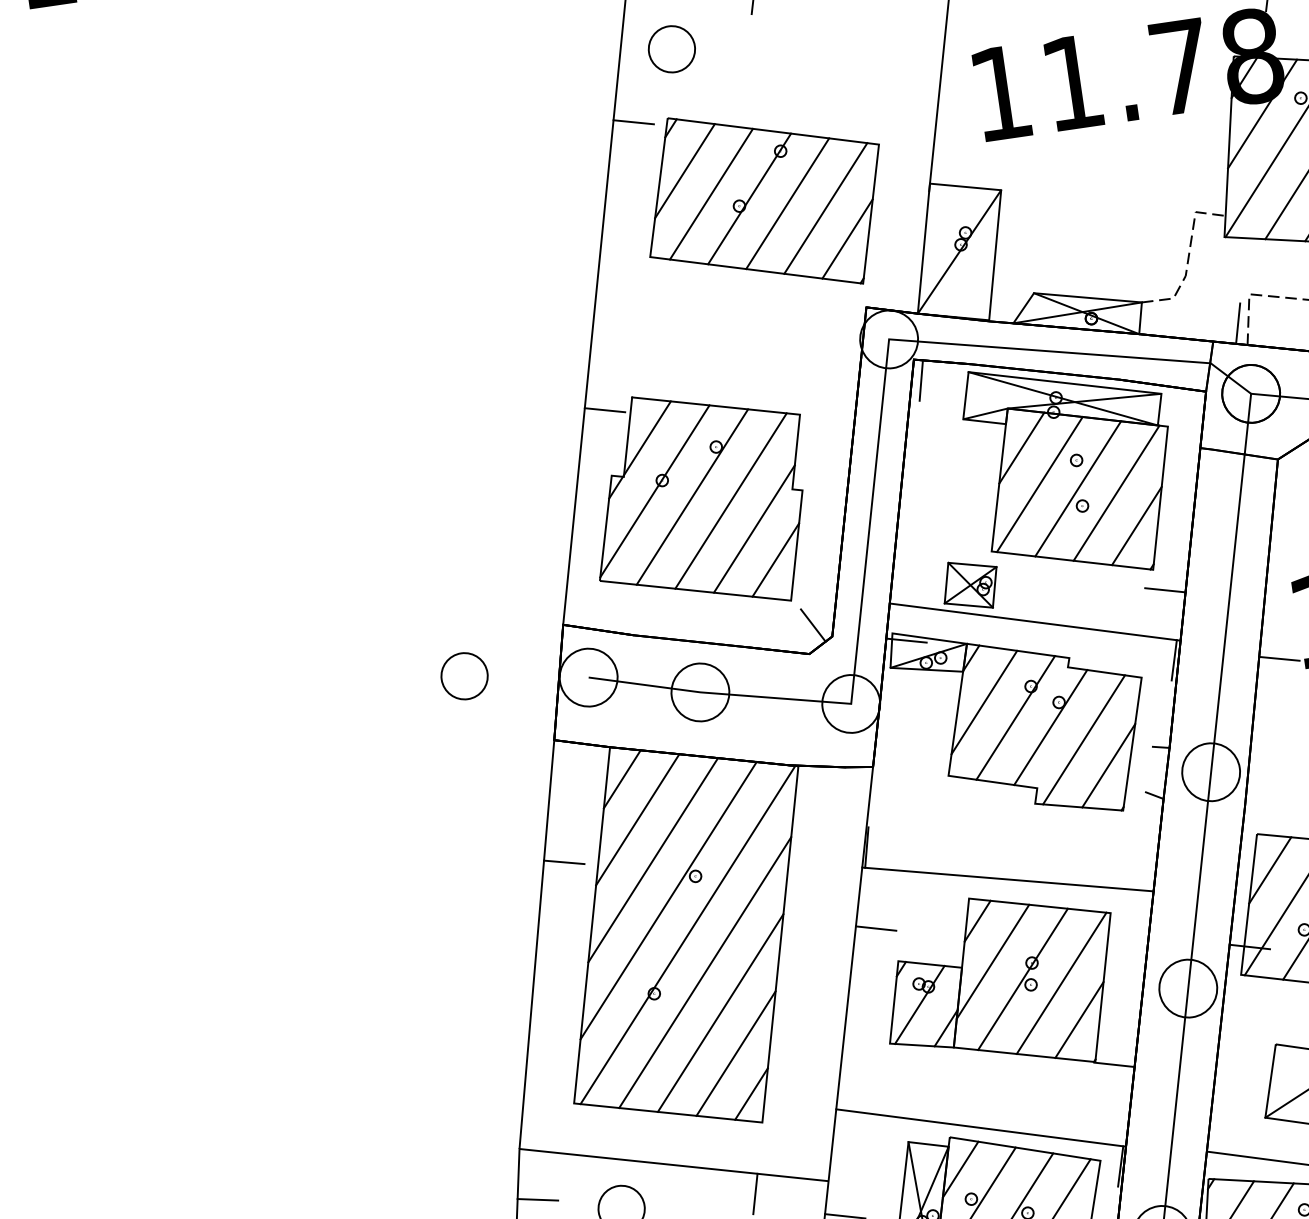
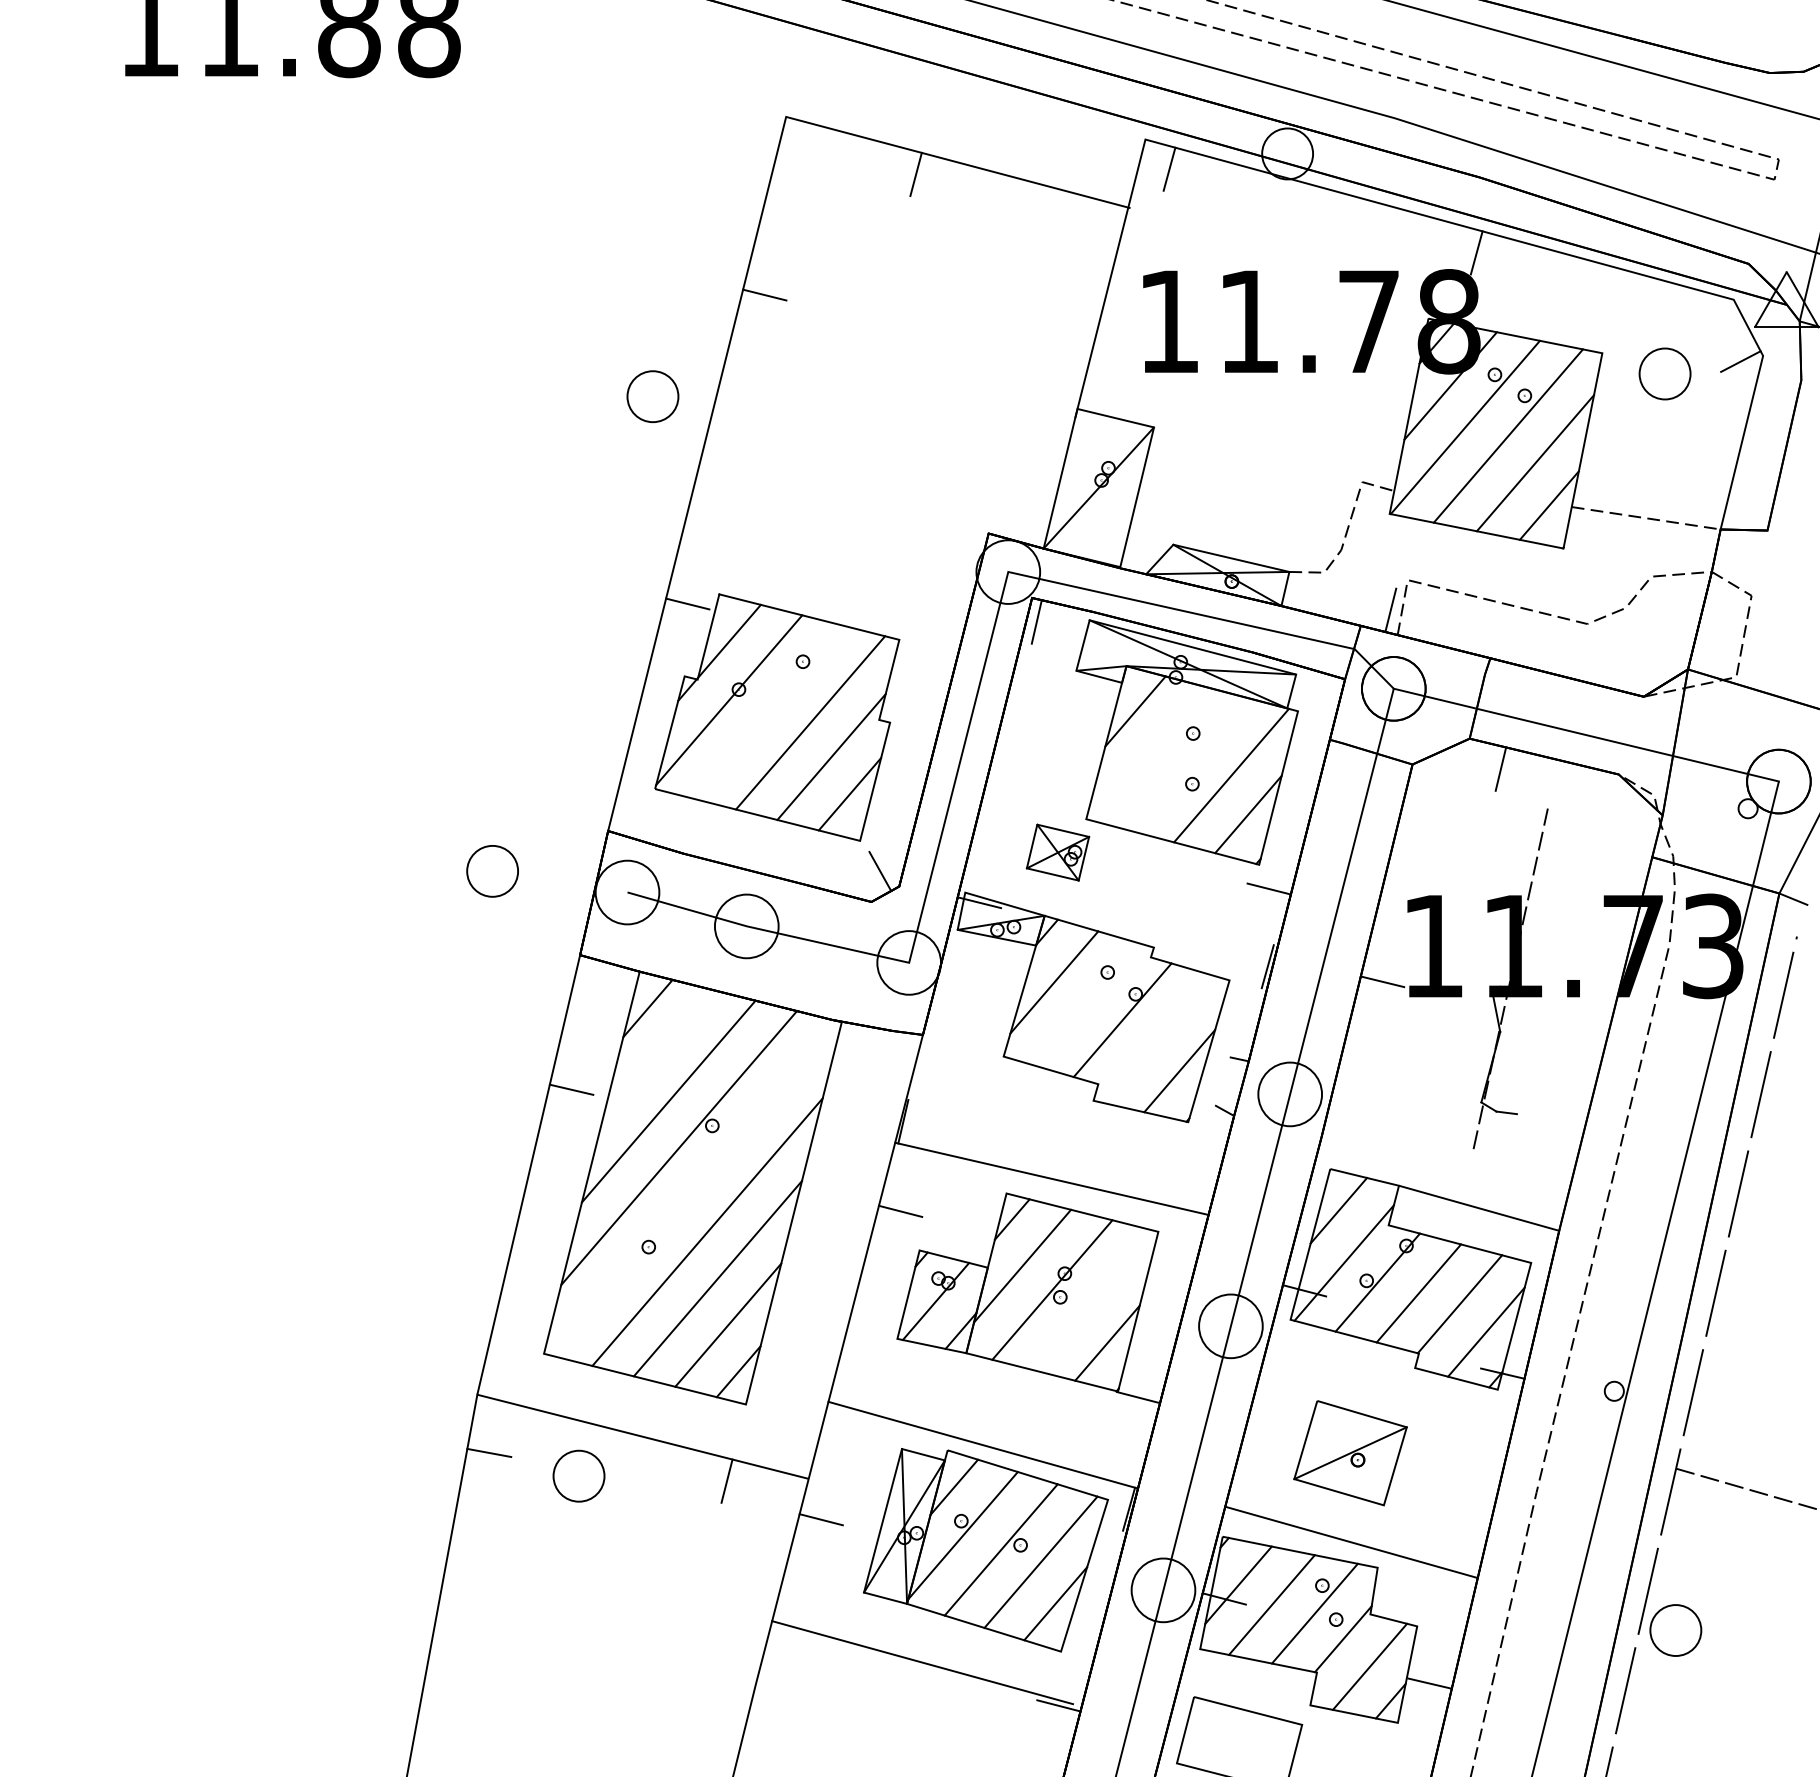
part: (671, 49) -> (652, 396), moved
part: (764, 200) -> (894, 401), removed
line: (1039, 484) -> (1148, 753), removed
line: (1078, 488) -> (1190, 764), removed
line: (691, 497) -> (768, 712), removed
line: (1035, 621) -> (1122, 902), removed
line: (1015, 718) -> (1085, 1004), removed
line: (1083, 739) -> (1156, 1038), removed
line: (637, 819) -> (658, 1054), removed
line: (687, 935) -> (694, 1188), removed
line: (1061, 983) -> (1093, 1300), removed

